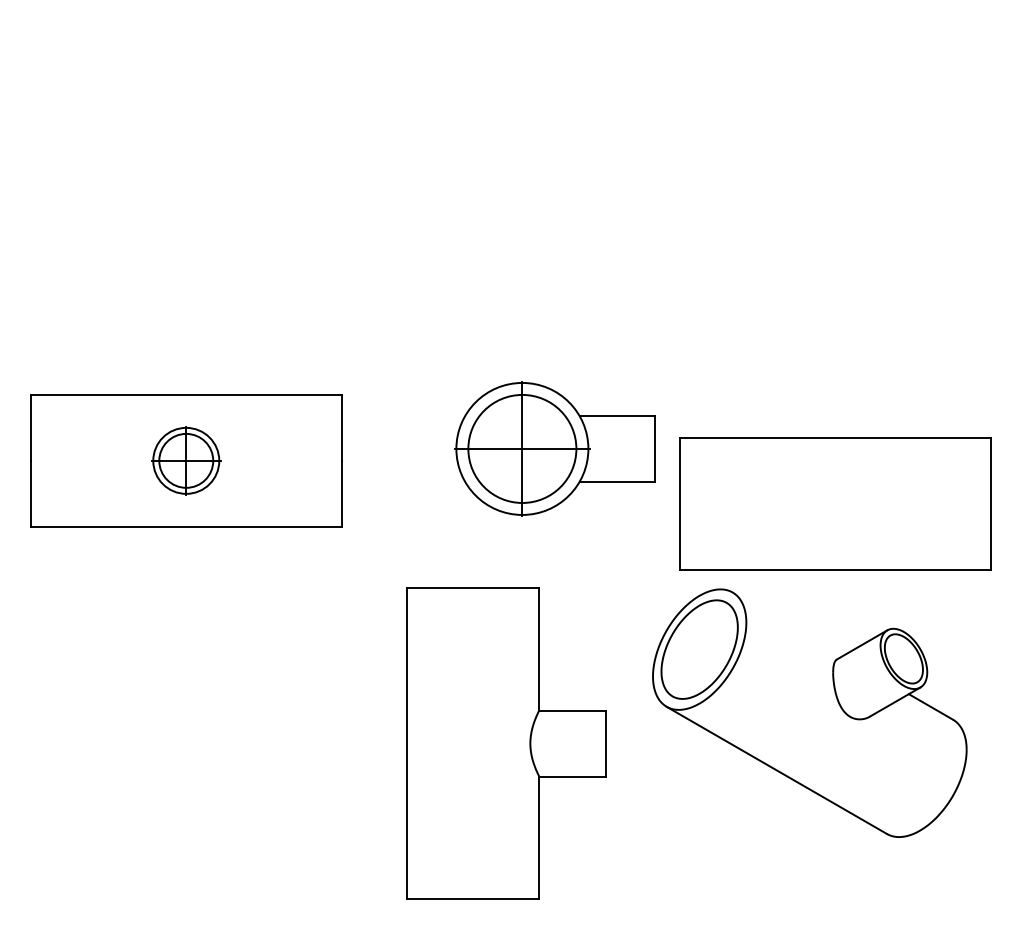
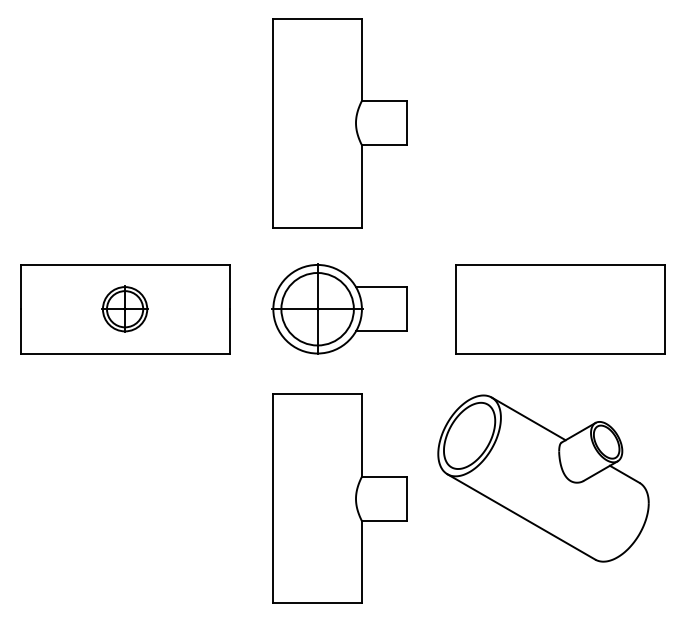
part: (505, 184) -> (339, 123), added
part: (554, 447) -> (339, 308), moved
part: (835, 504) -> (560, 309), moved
line: (787, 623) -> (528, 418), added

